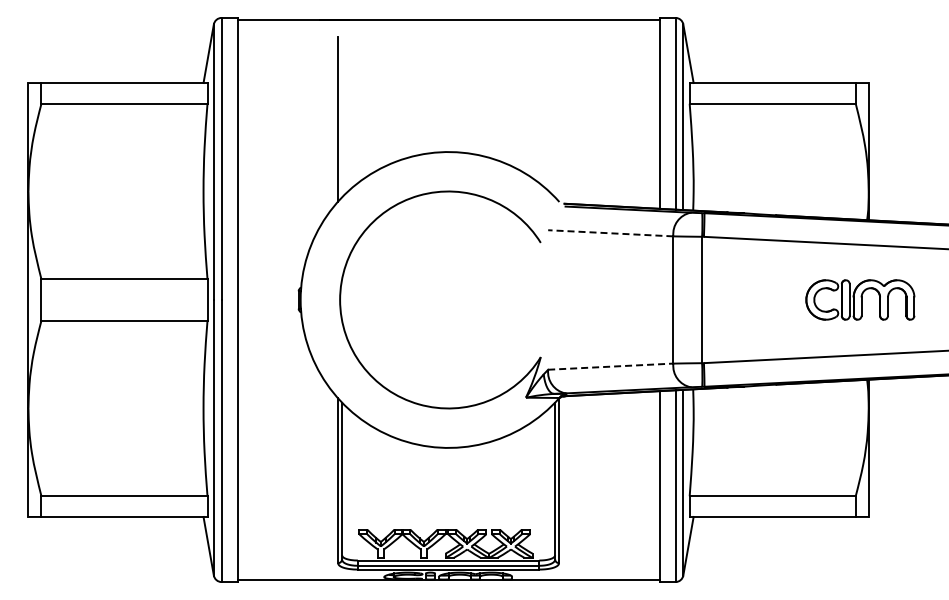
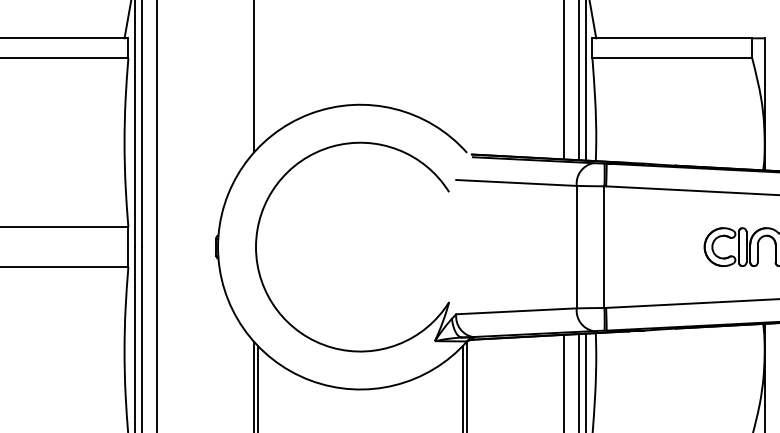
line: (610, 233) -> (516, 183), dashed -> solid
line: (610, 366) -> (516, 311), dashed -> solid

